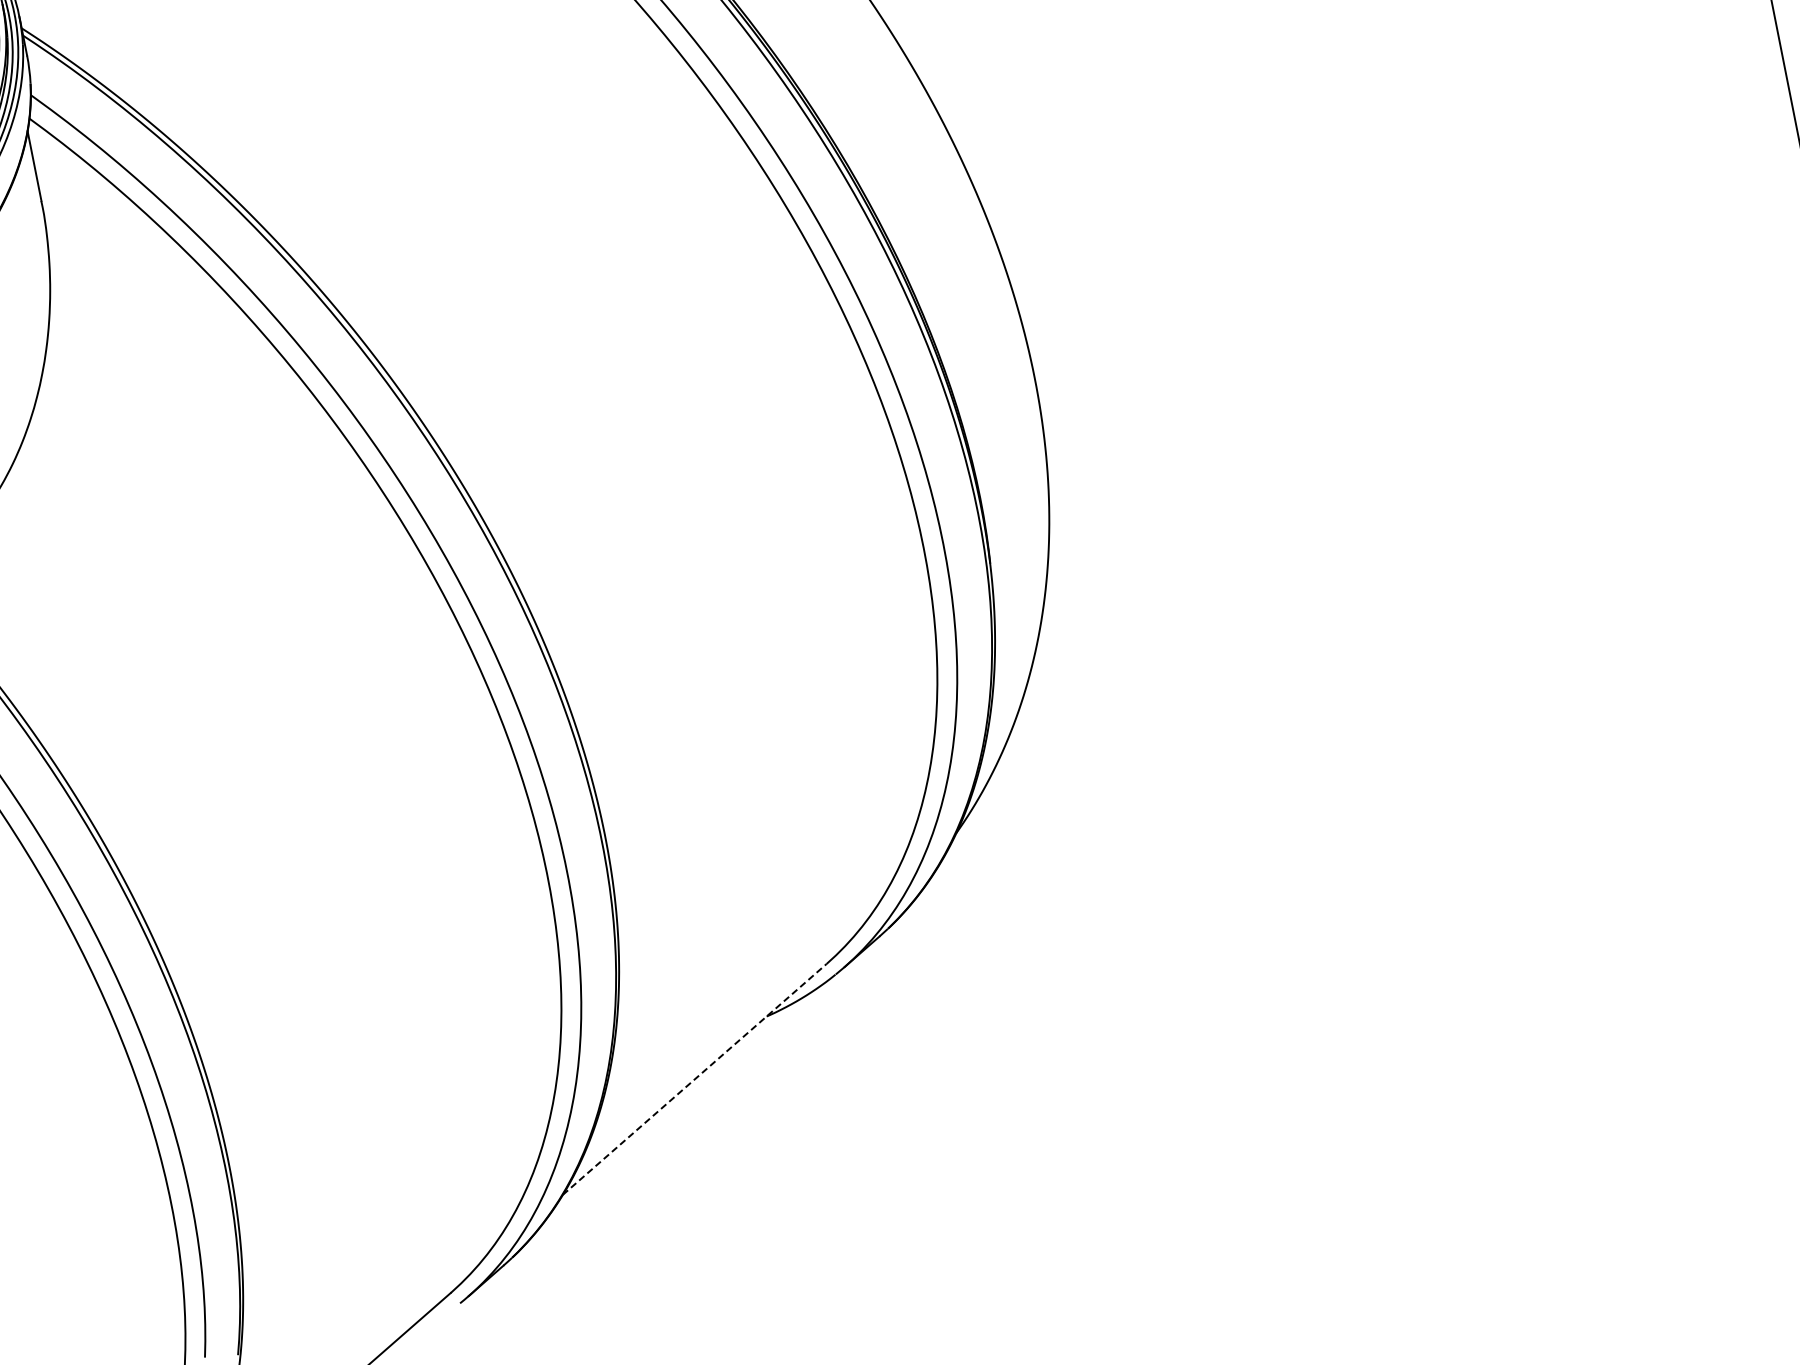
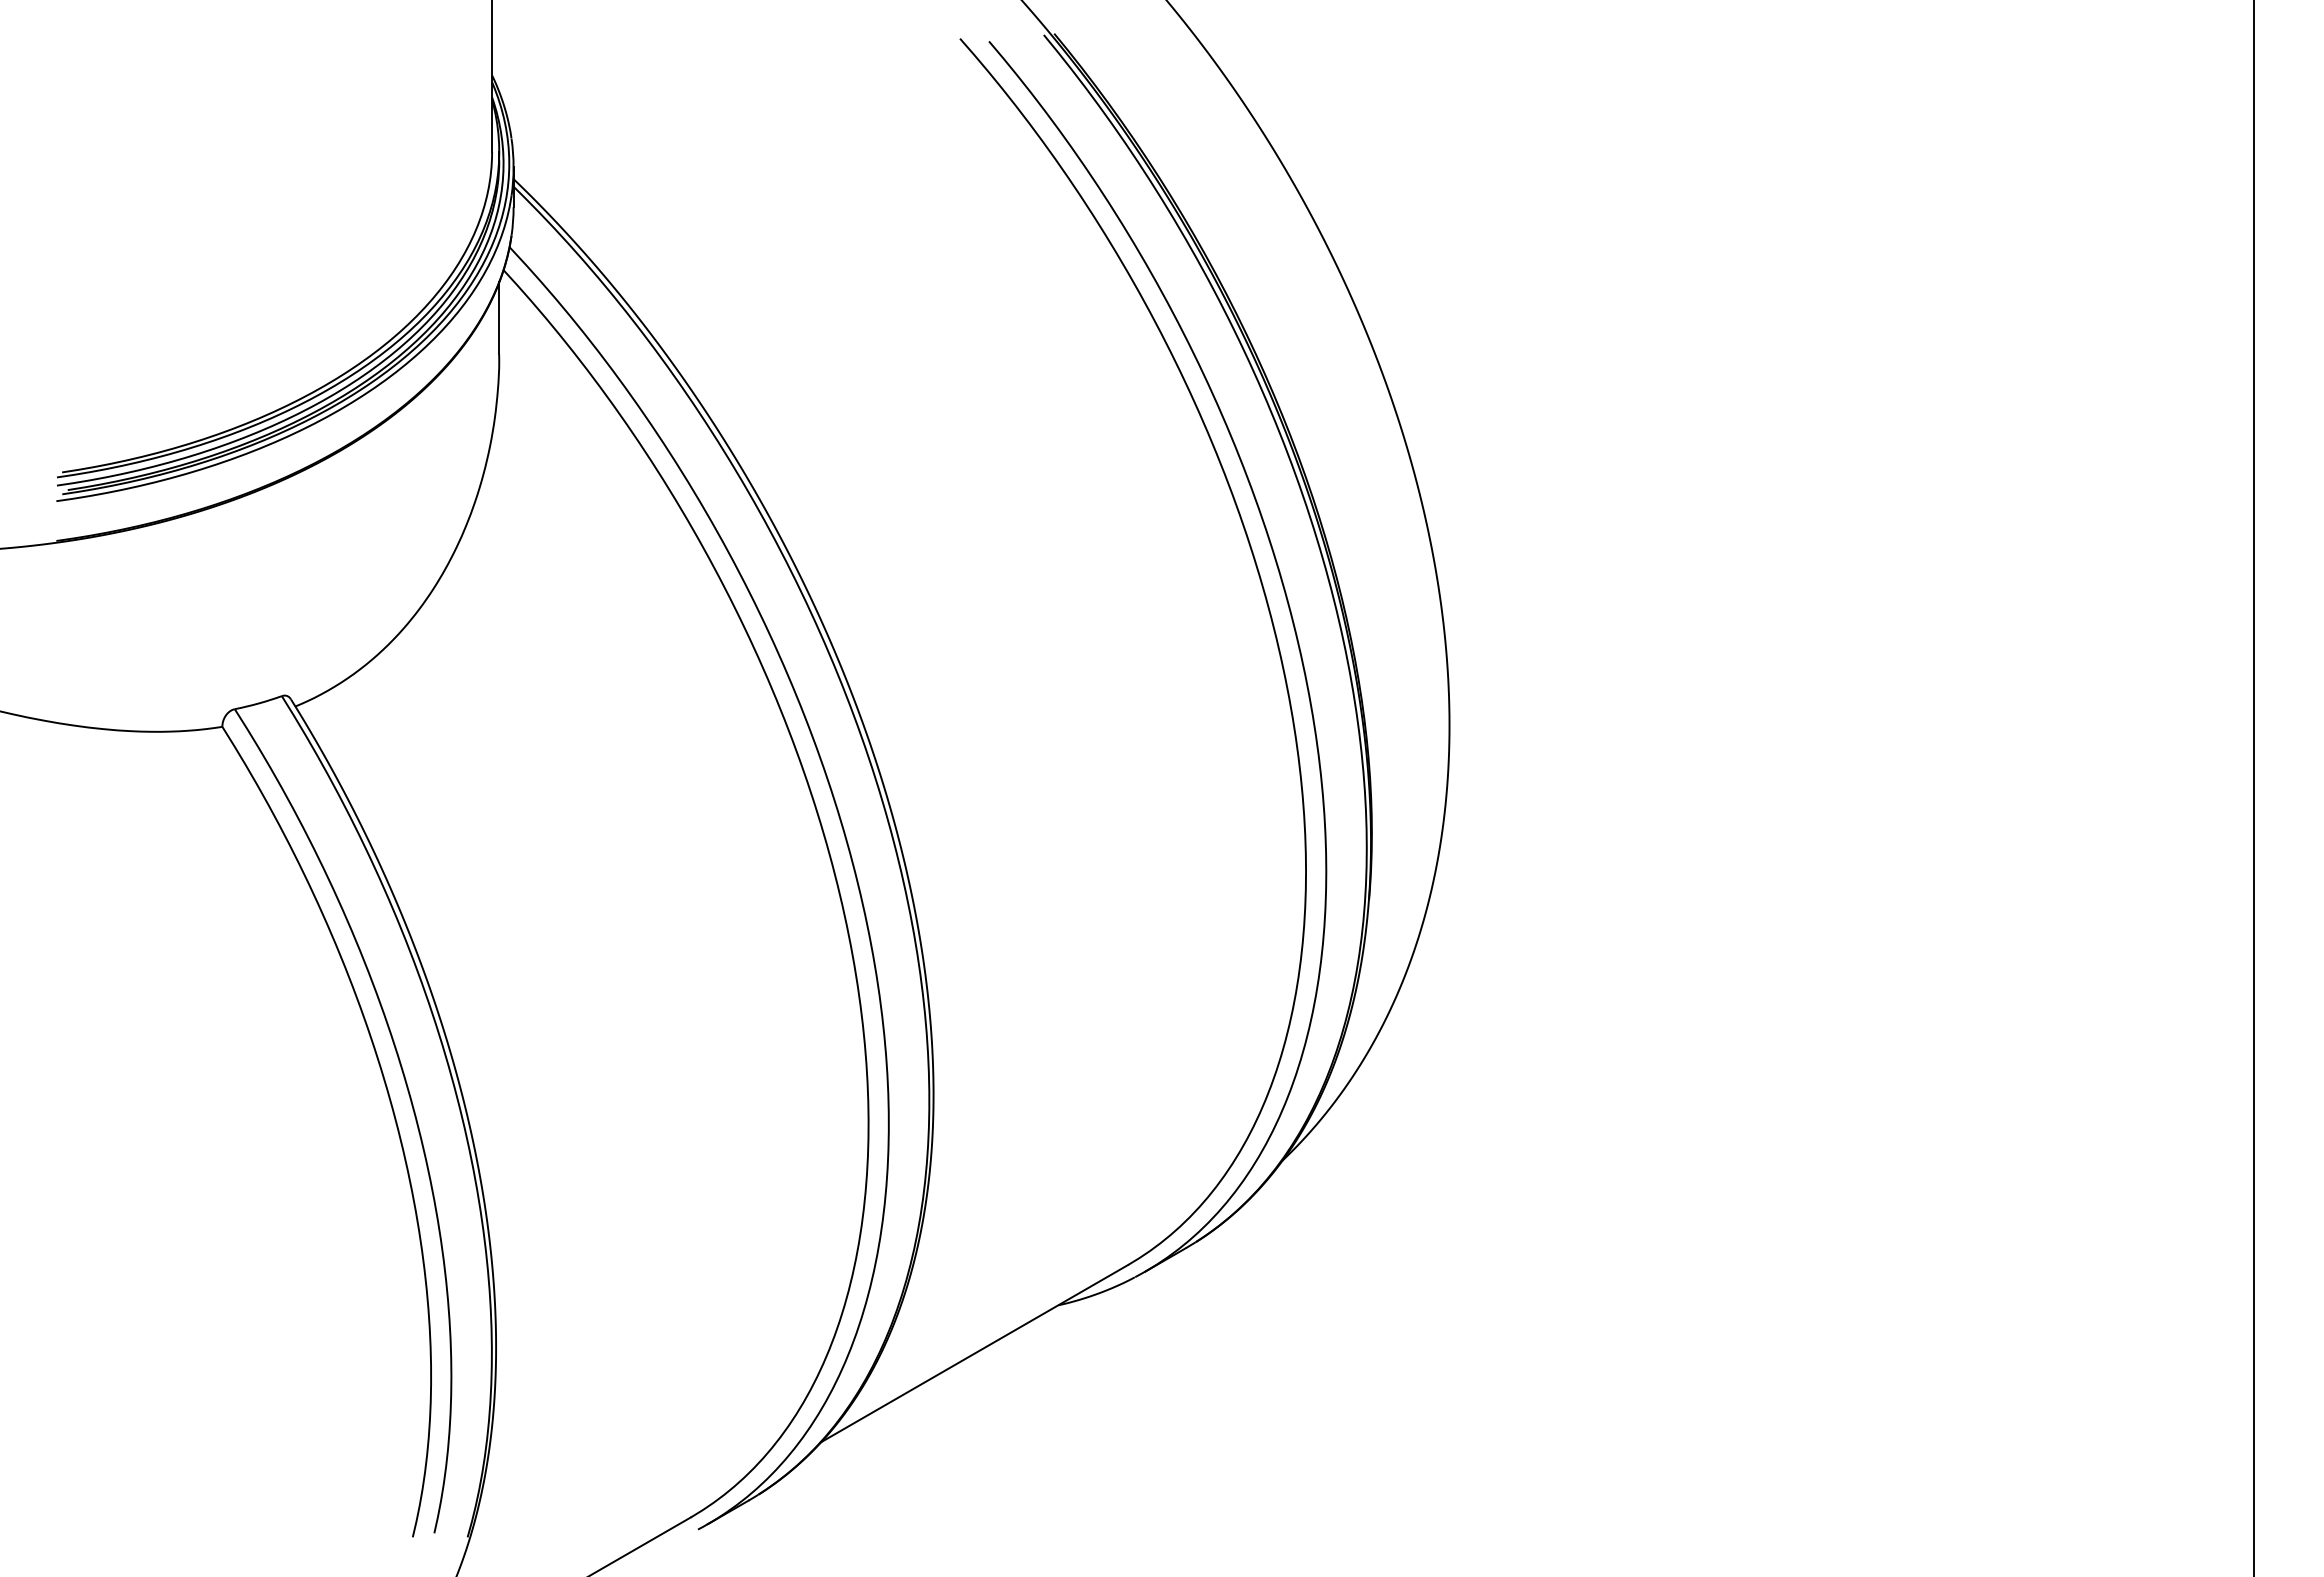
line: (695, 1079) -> (975, 1353), dashed -> solid

